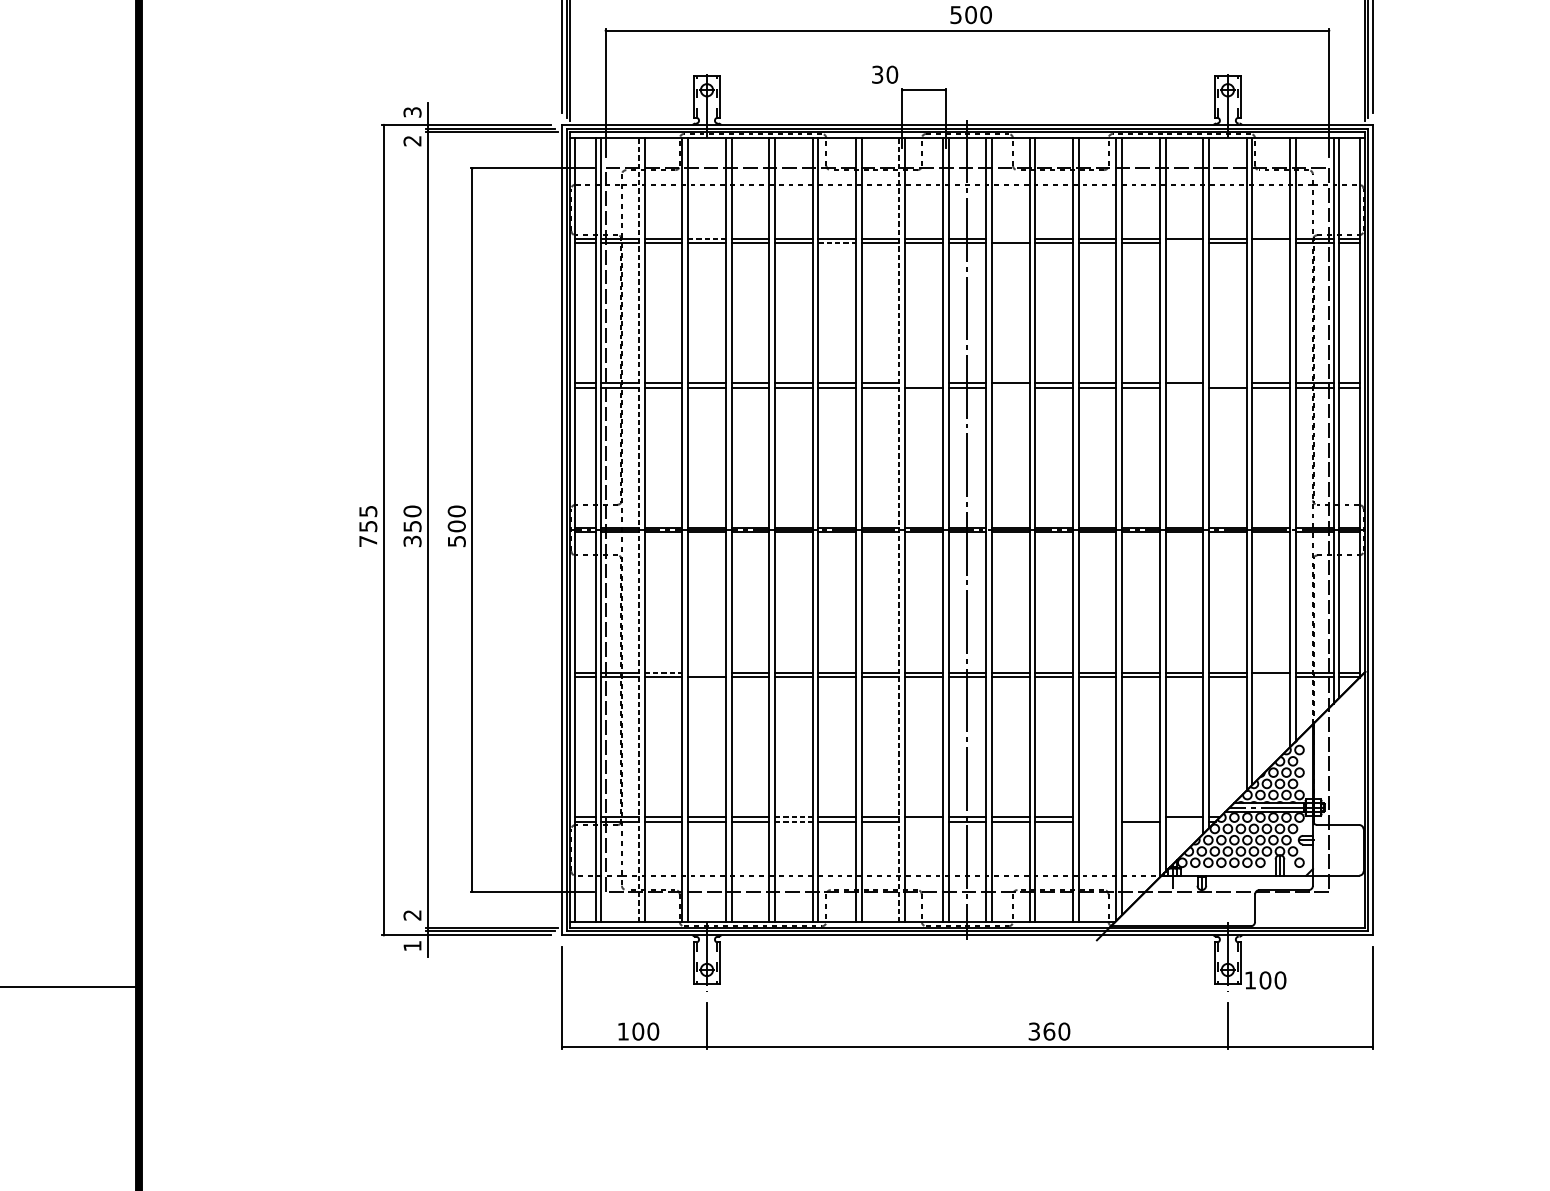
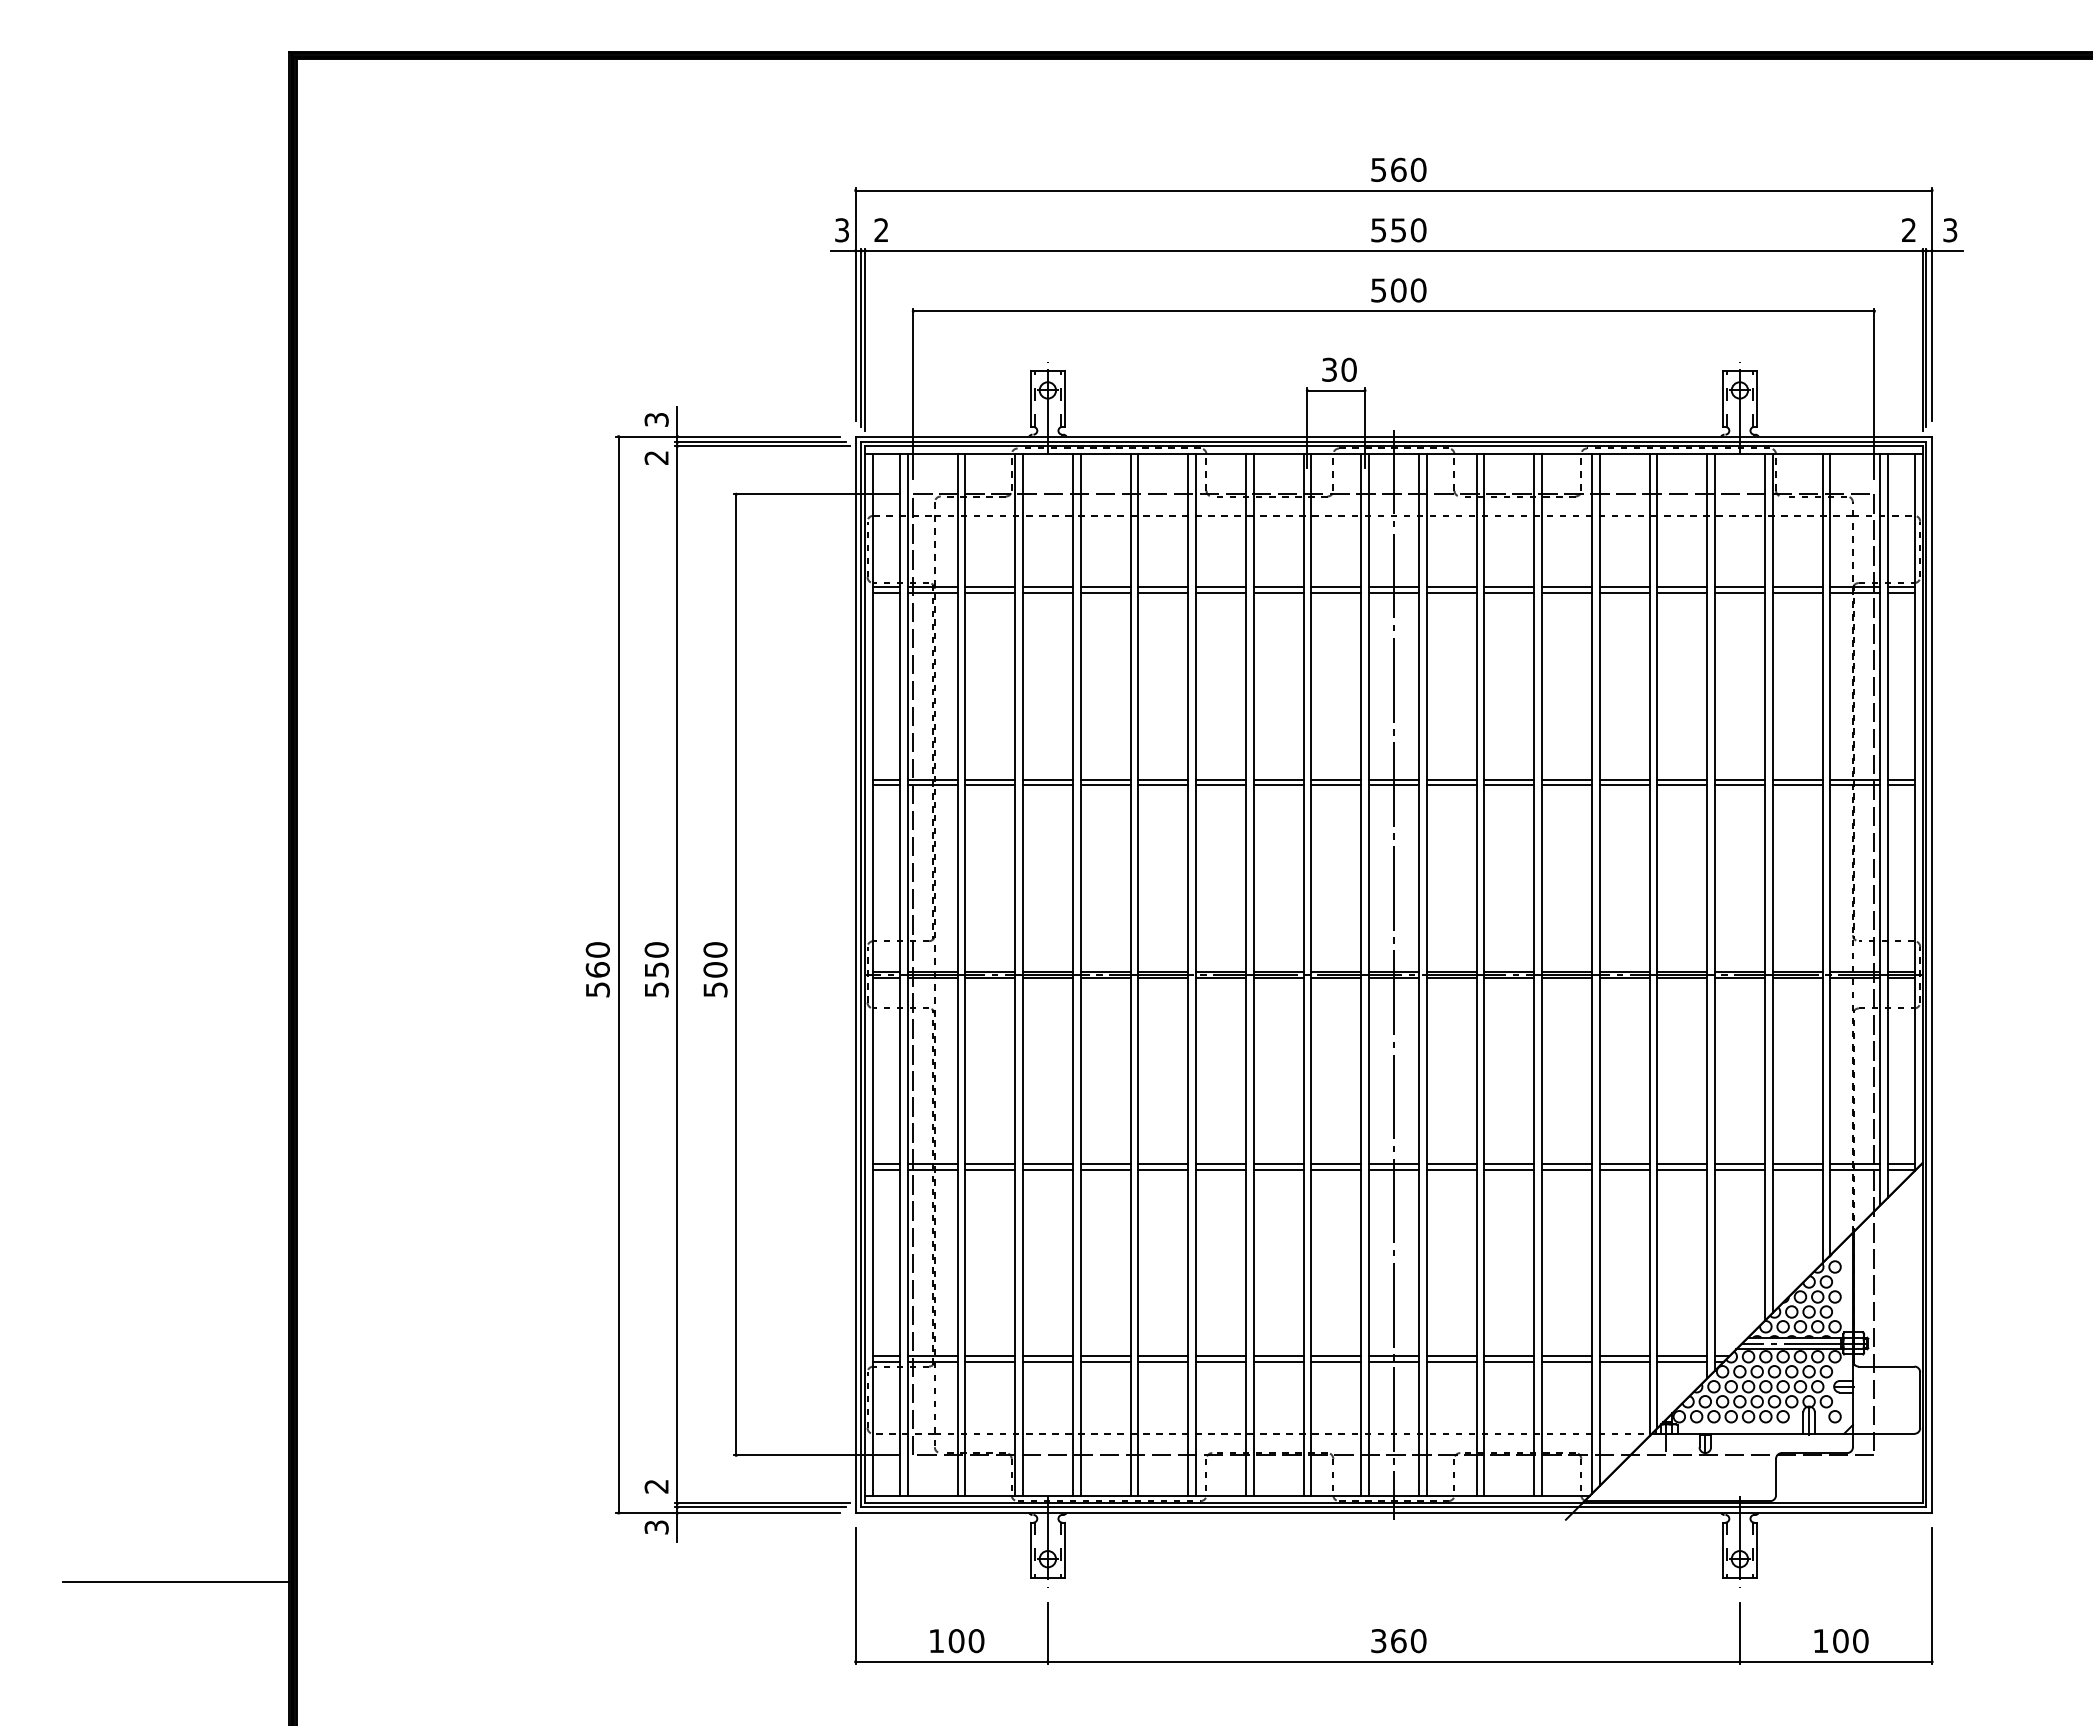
text: (885, 74) -> (1339, 369), moved
line: (706, 238) -> (1047, 587), dashed -> solid
line: (1010, 238) -> (1451, 587), added
line: (836, 243) -> (1220, 593), dashed -> solid
line: (1184, 243) -> (1682, 593), added
line: (1271, 243) -> (1797, 593), added
line: (924, 383) -> (1336, 779), added
line: (1227, 383) -> (1739, 779), added
line: (1010, 387) -> (1451, 785), added
line: (1184, 387) -> (1682, 785), added
text: (368, 526) -> (597, 969), 755 -> 560
line: (638, 529) -> (957, 974), dashed -> solid
line: (899, 529) -> (1303, 974), dashed -> solid
text: (412, 541) -> (656, 989), 350 -> 550
line: (663, 672) -> (990, 1164), dashed -> solid
line: (706, 672) -> (1047, 1164), added
line: (1271, 676) -> (1797, 1169), added
line: (794, 817) -> (1163, 1356), dashed -> solid
line: (1097, 817) -> (1566, 1356), added
line: (1141, 817) -> (1624, 1356), added
line: (794, 821) -> (1163, 1362), dashed -> solid
line: (924, 821) -> (1336, 1362), added
line: (1097, 821) -> (1566, 1362), added
line: (1184, 821) -> (1682, 1362), added
text: (412, 946) -> (656, 1527), 1 -> 3
text: (1265, 980) -> (1841, 1641), moved
text: (1049, 1031) -> (1398, 1641), moved

